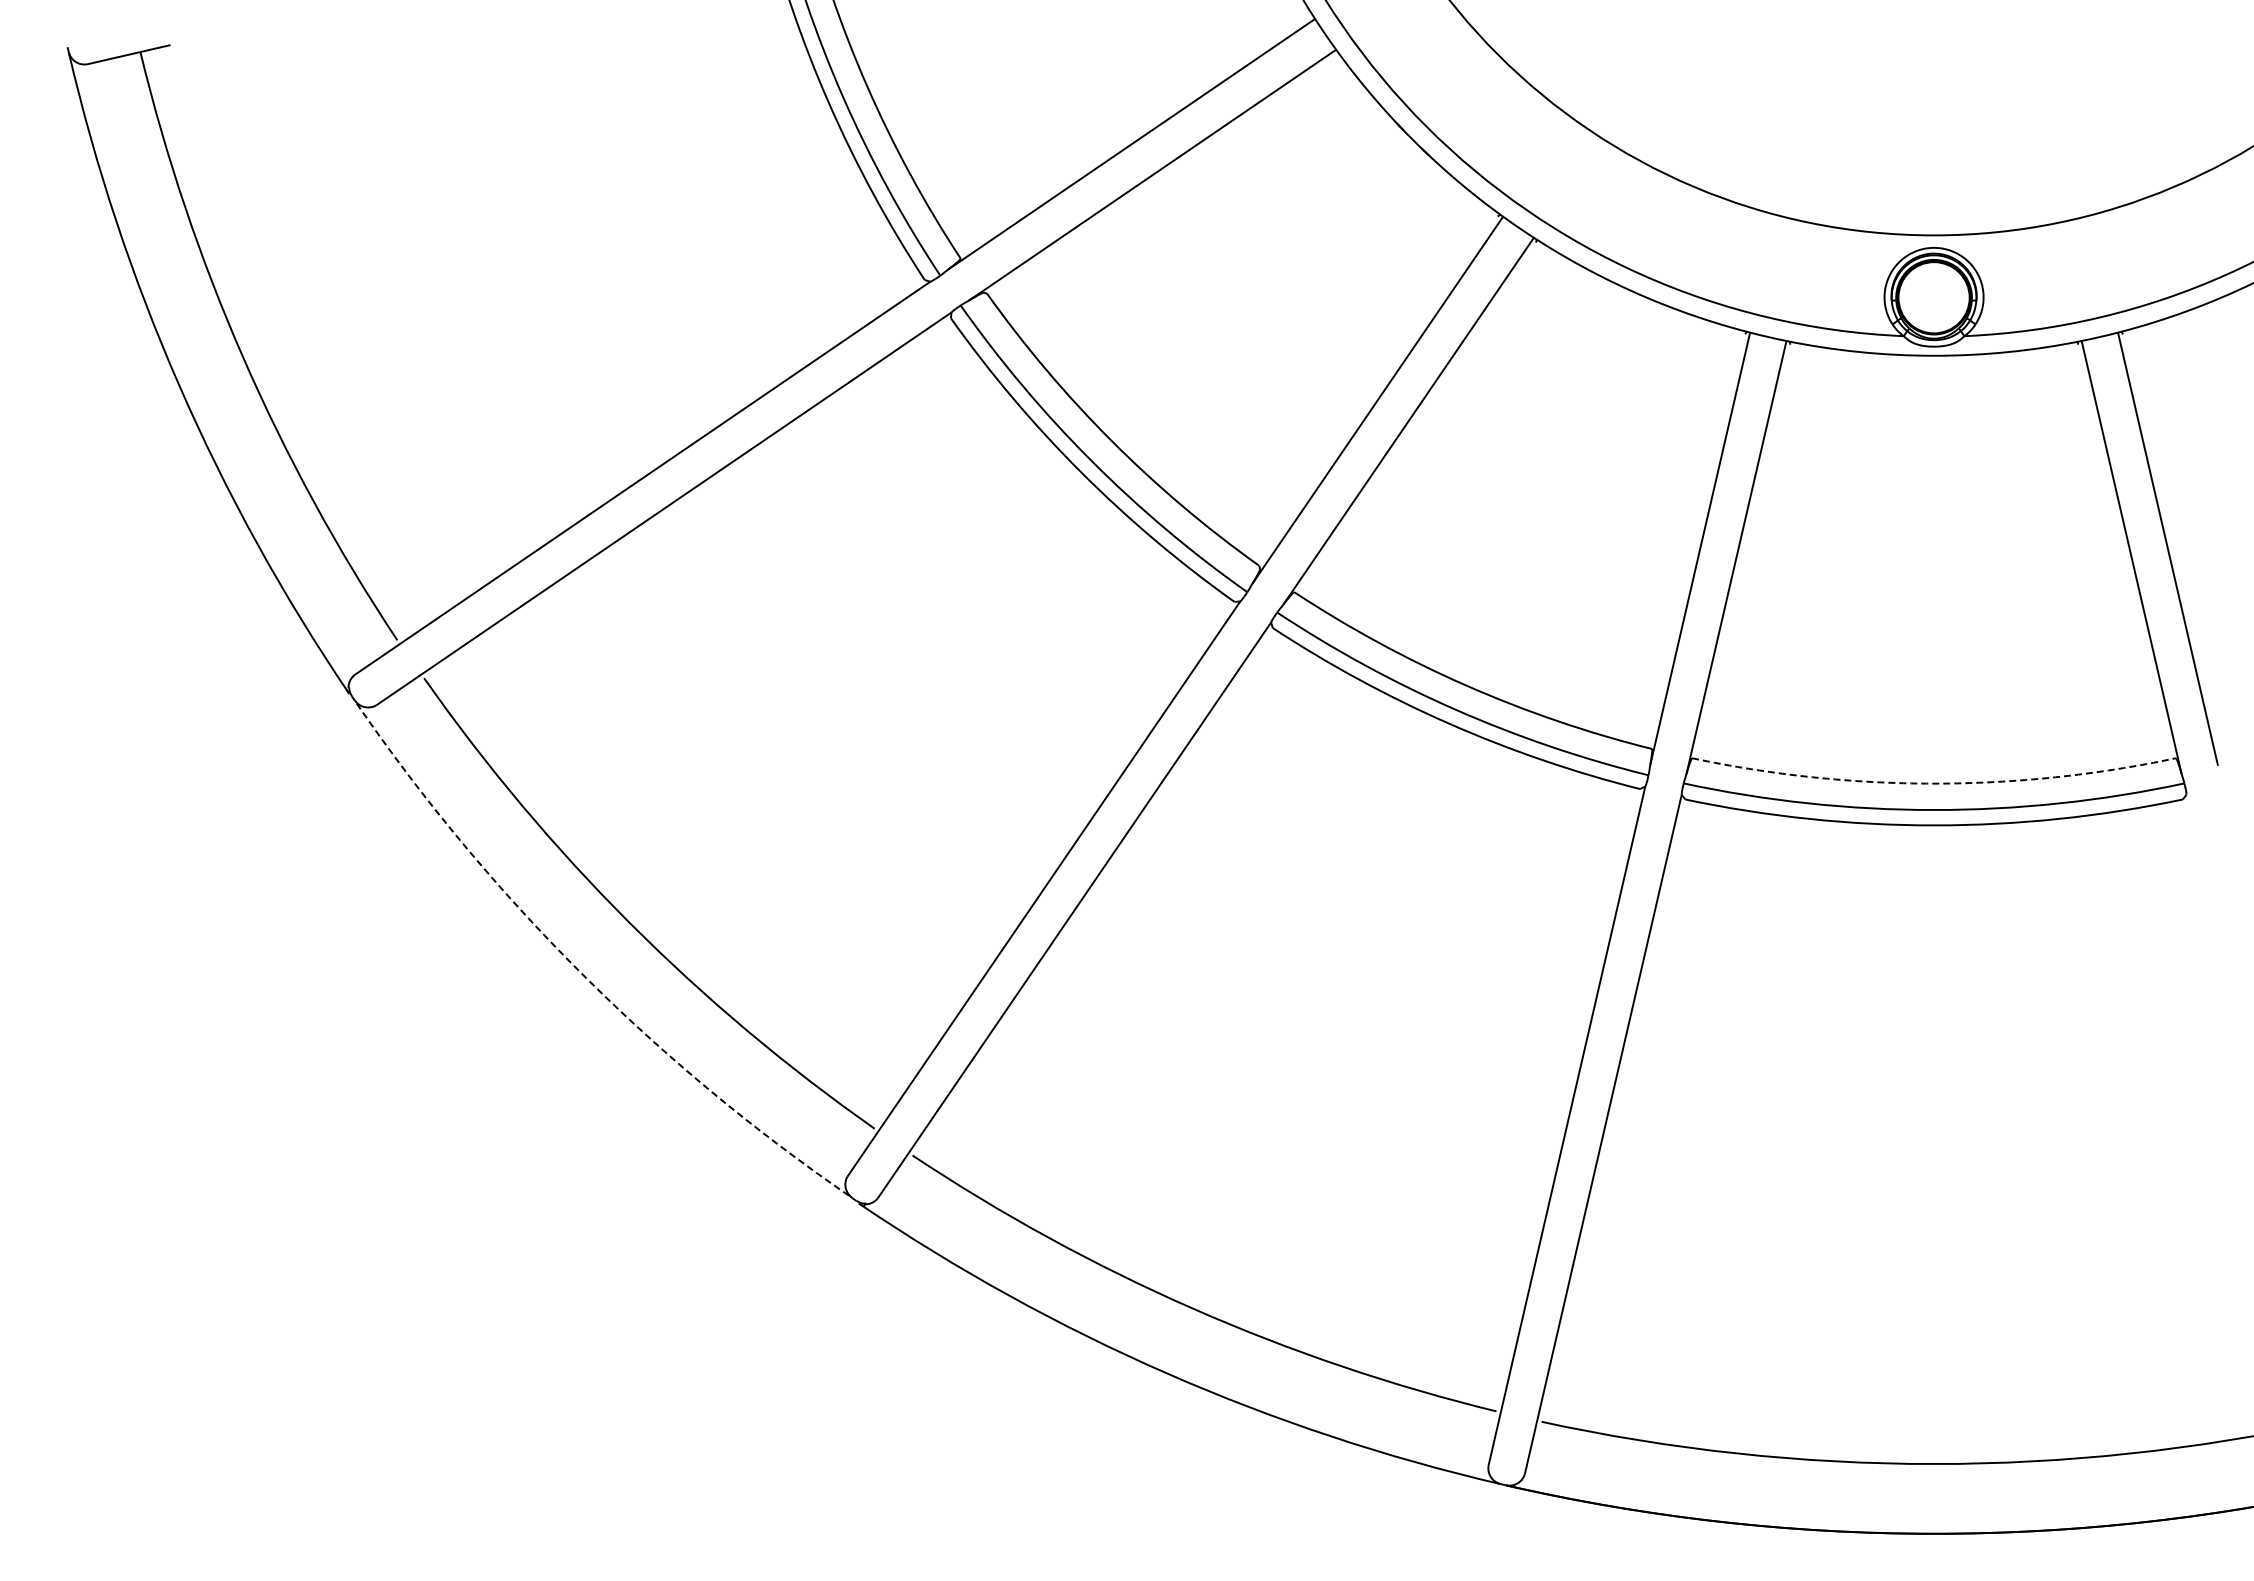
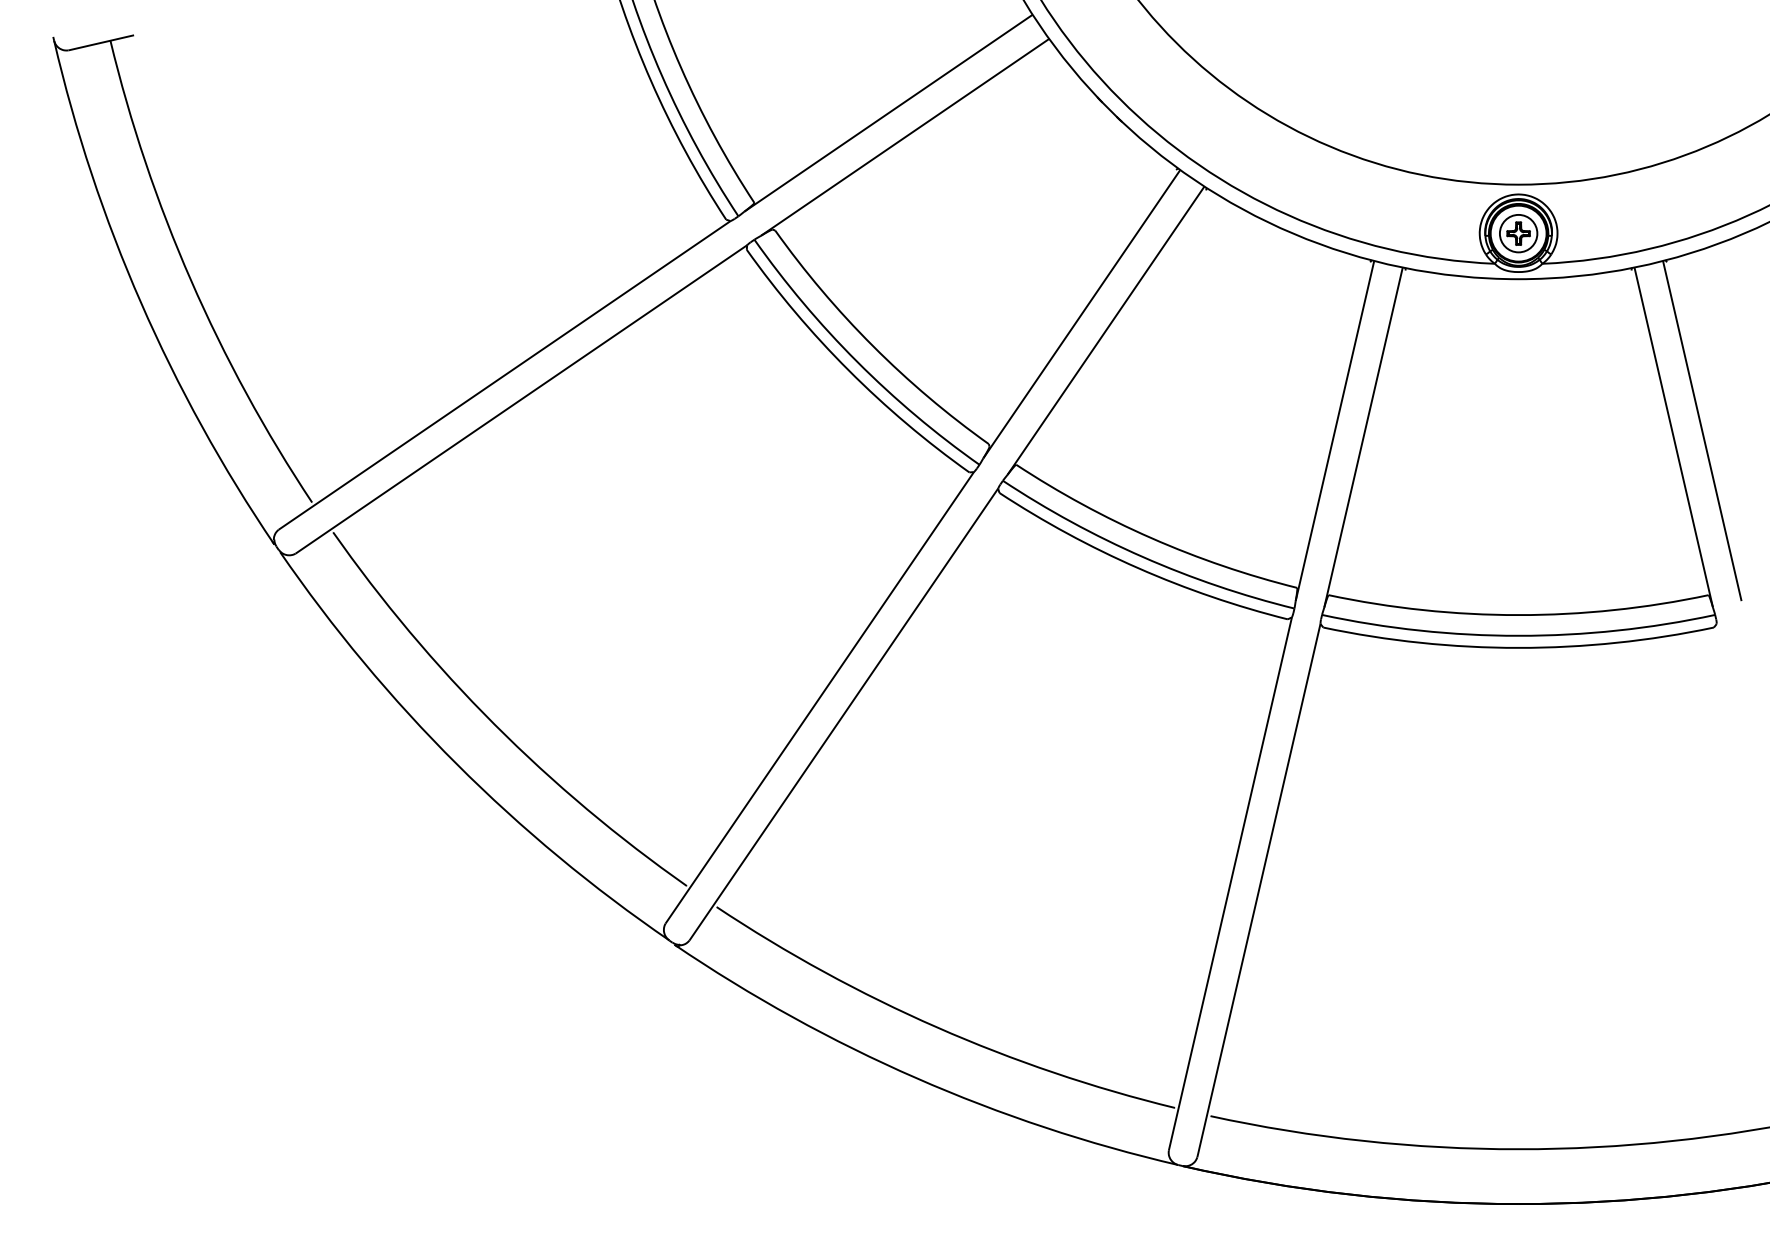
part: (1933, 297) -> (1518, 233), added
arc: (1934, 783) -> (1518, 615), dashed -> solid
arc: (581, 973) -> (456, 764), dashed -> solid

